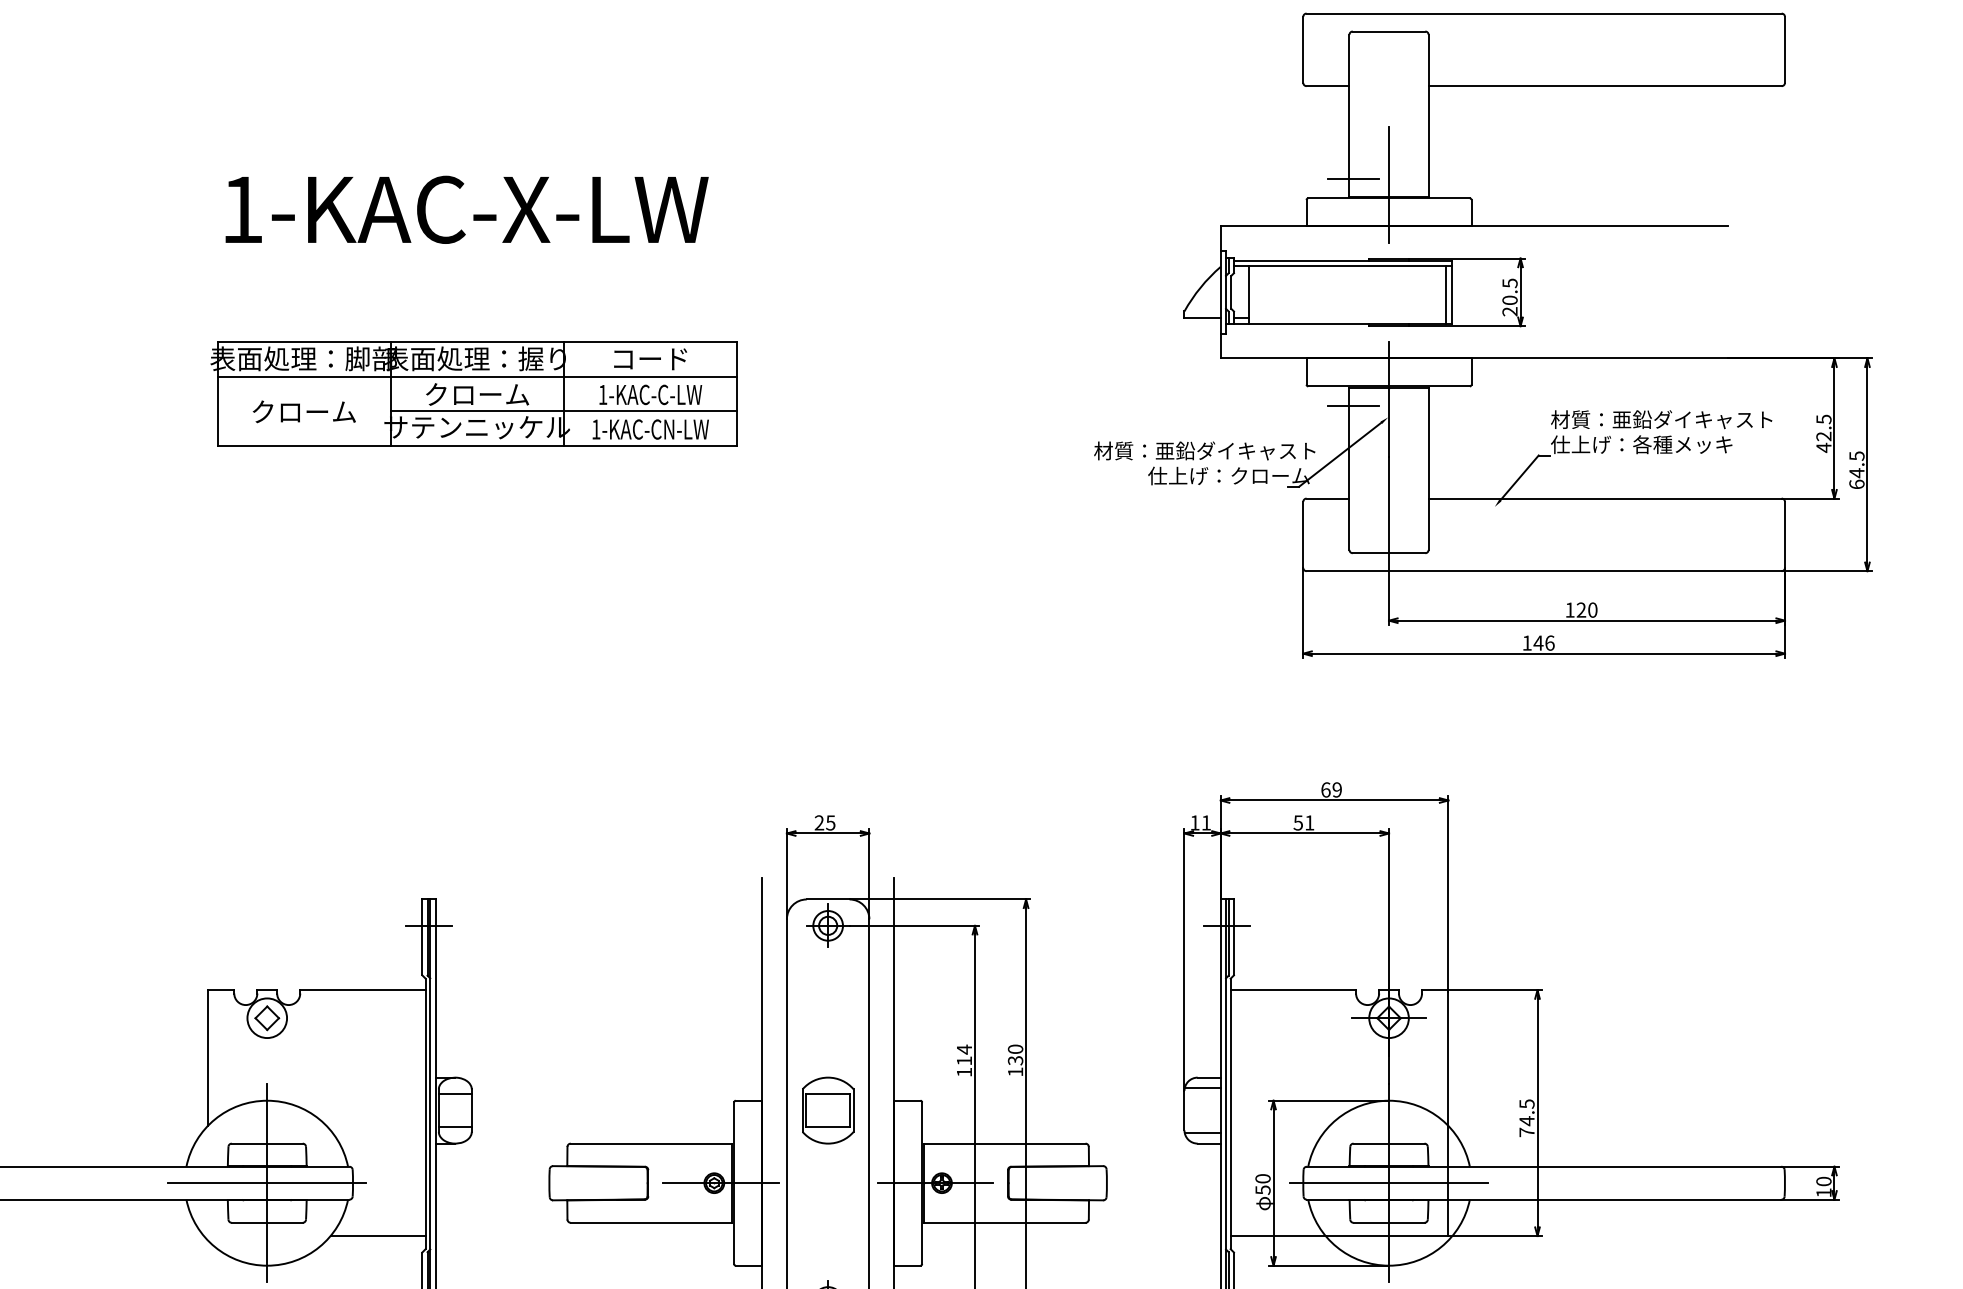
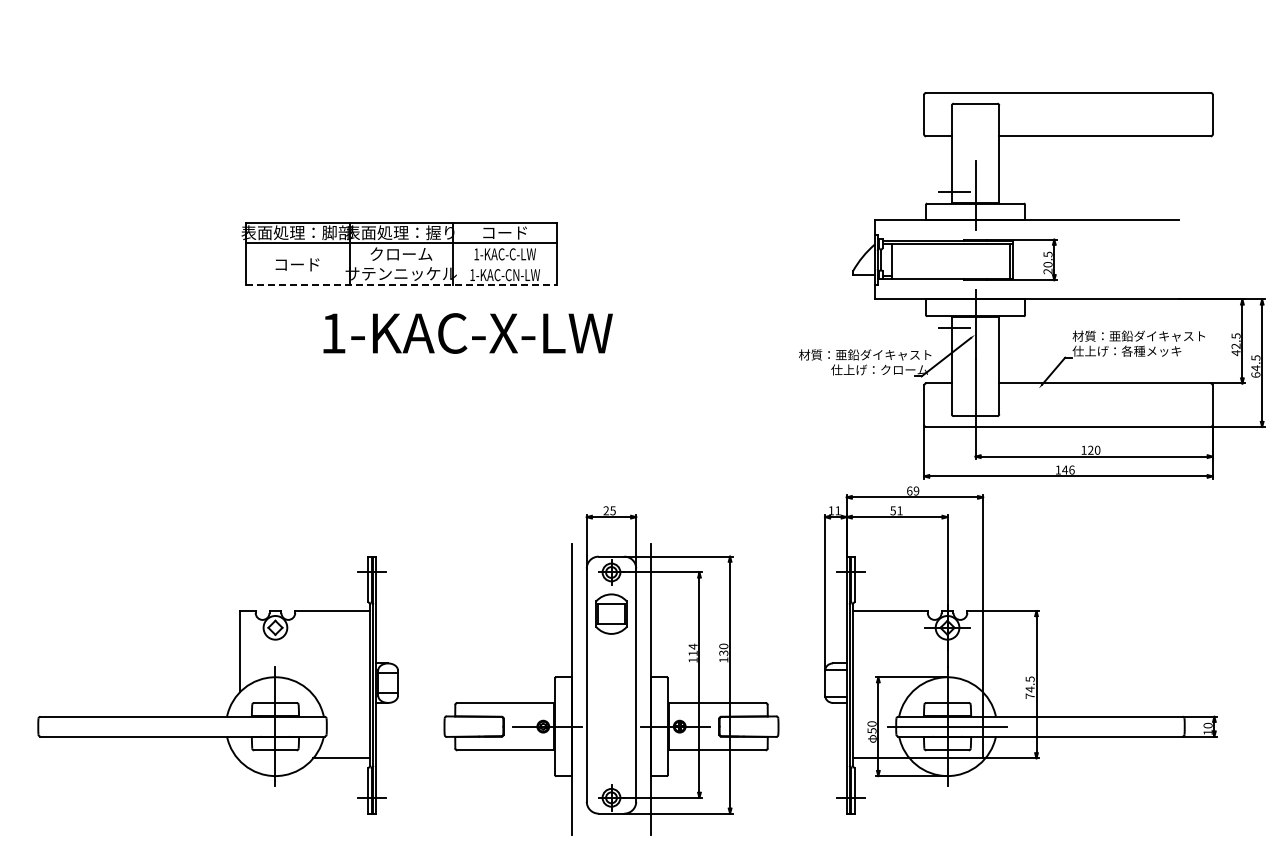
text: (465, 209) -> (467, 333), moved
part: (1484, 335) -> (1032, 285), moved
text: (304, 411) -> (297, 264), クローム -> コード
line: (564, 411) -> (453, 264), removed
line: (477, 445) -> (401, 284), solid -> dashed
part: (828, 1109) -> (611, 613), moved
line: (267, 1182) -> (275, 726), removed

